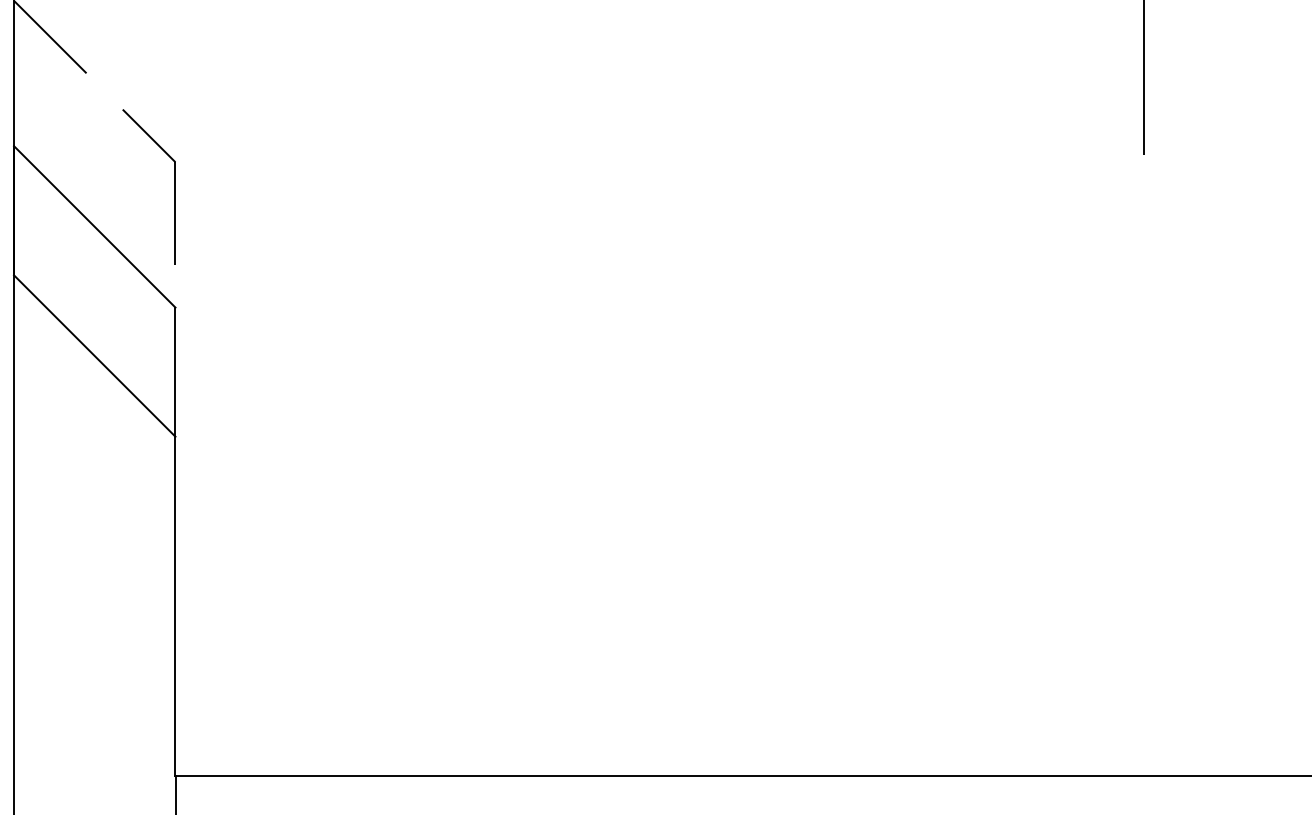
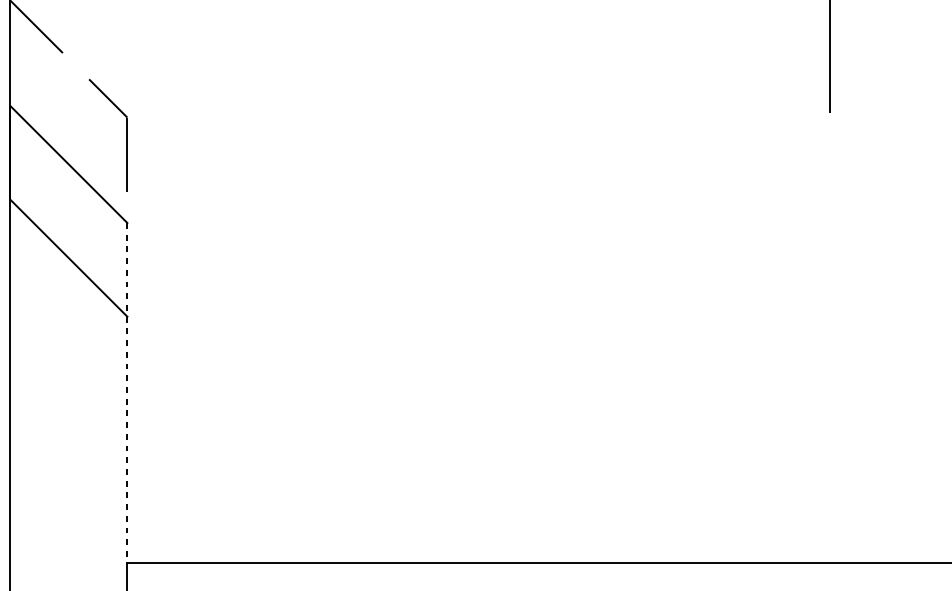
line: (175, 542) -> (127, 393), solid -> dashed

